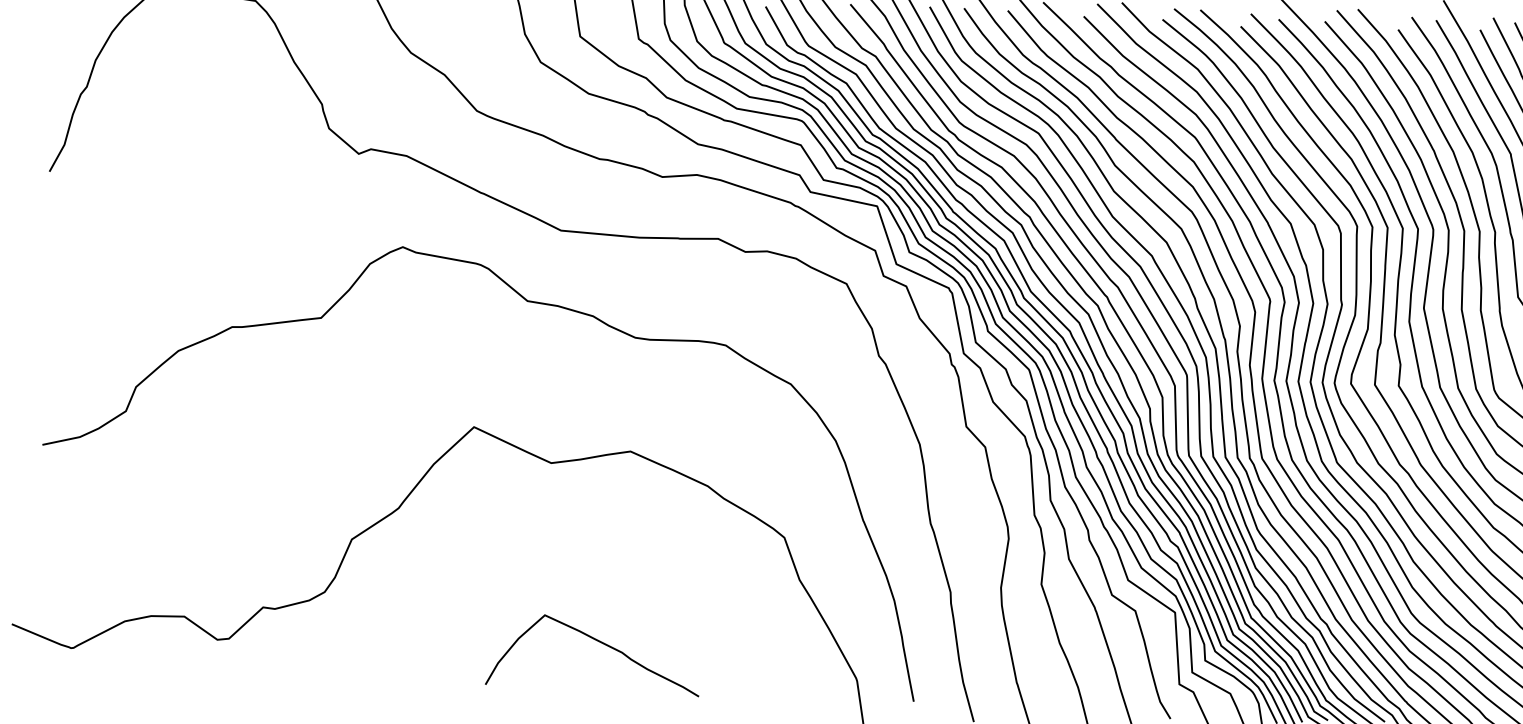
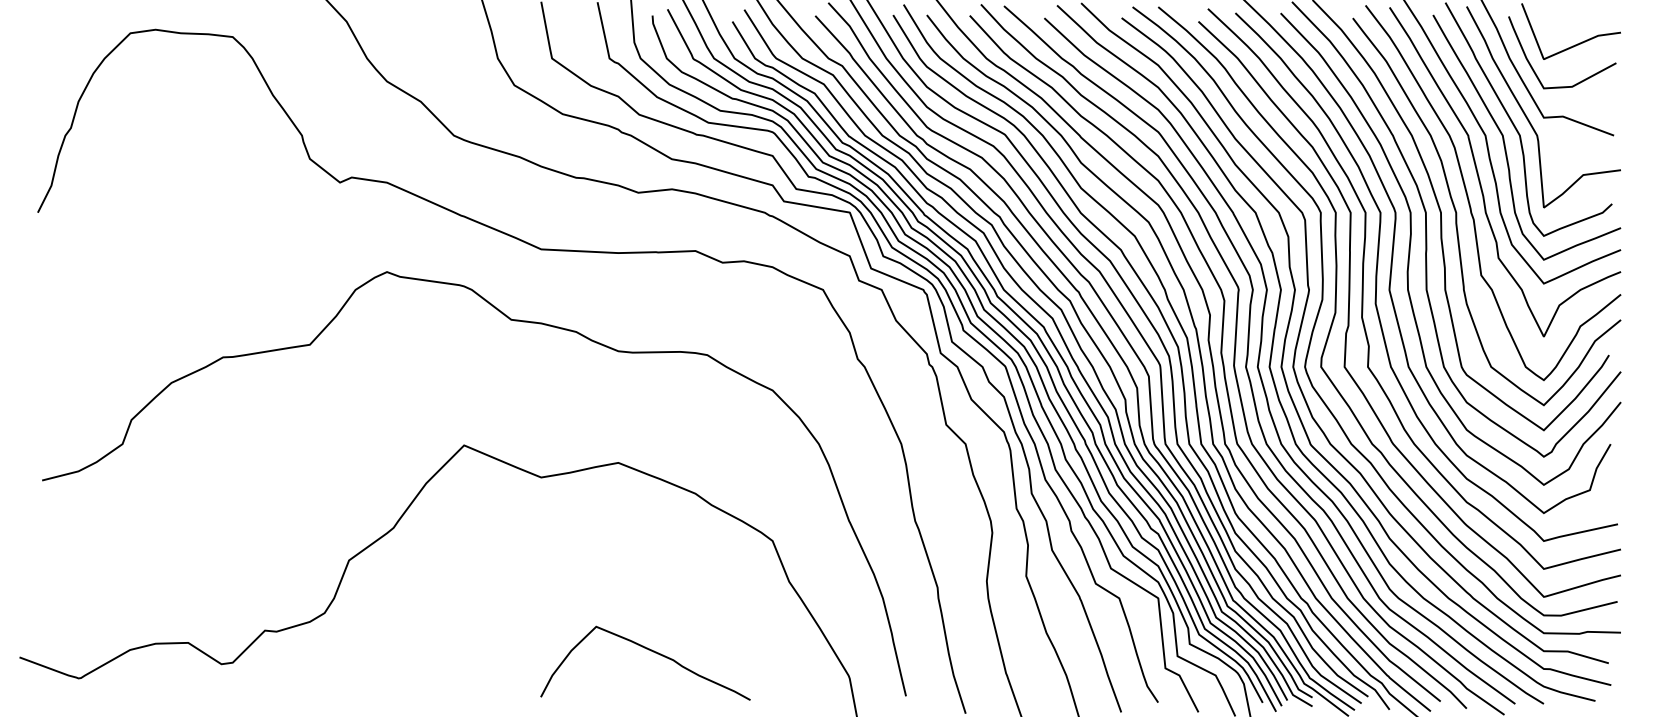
curve: (597, 641) -> (648, 650), moved

